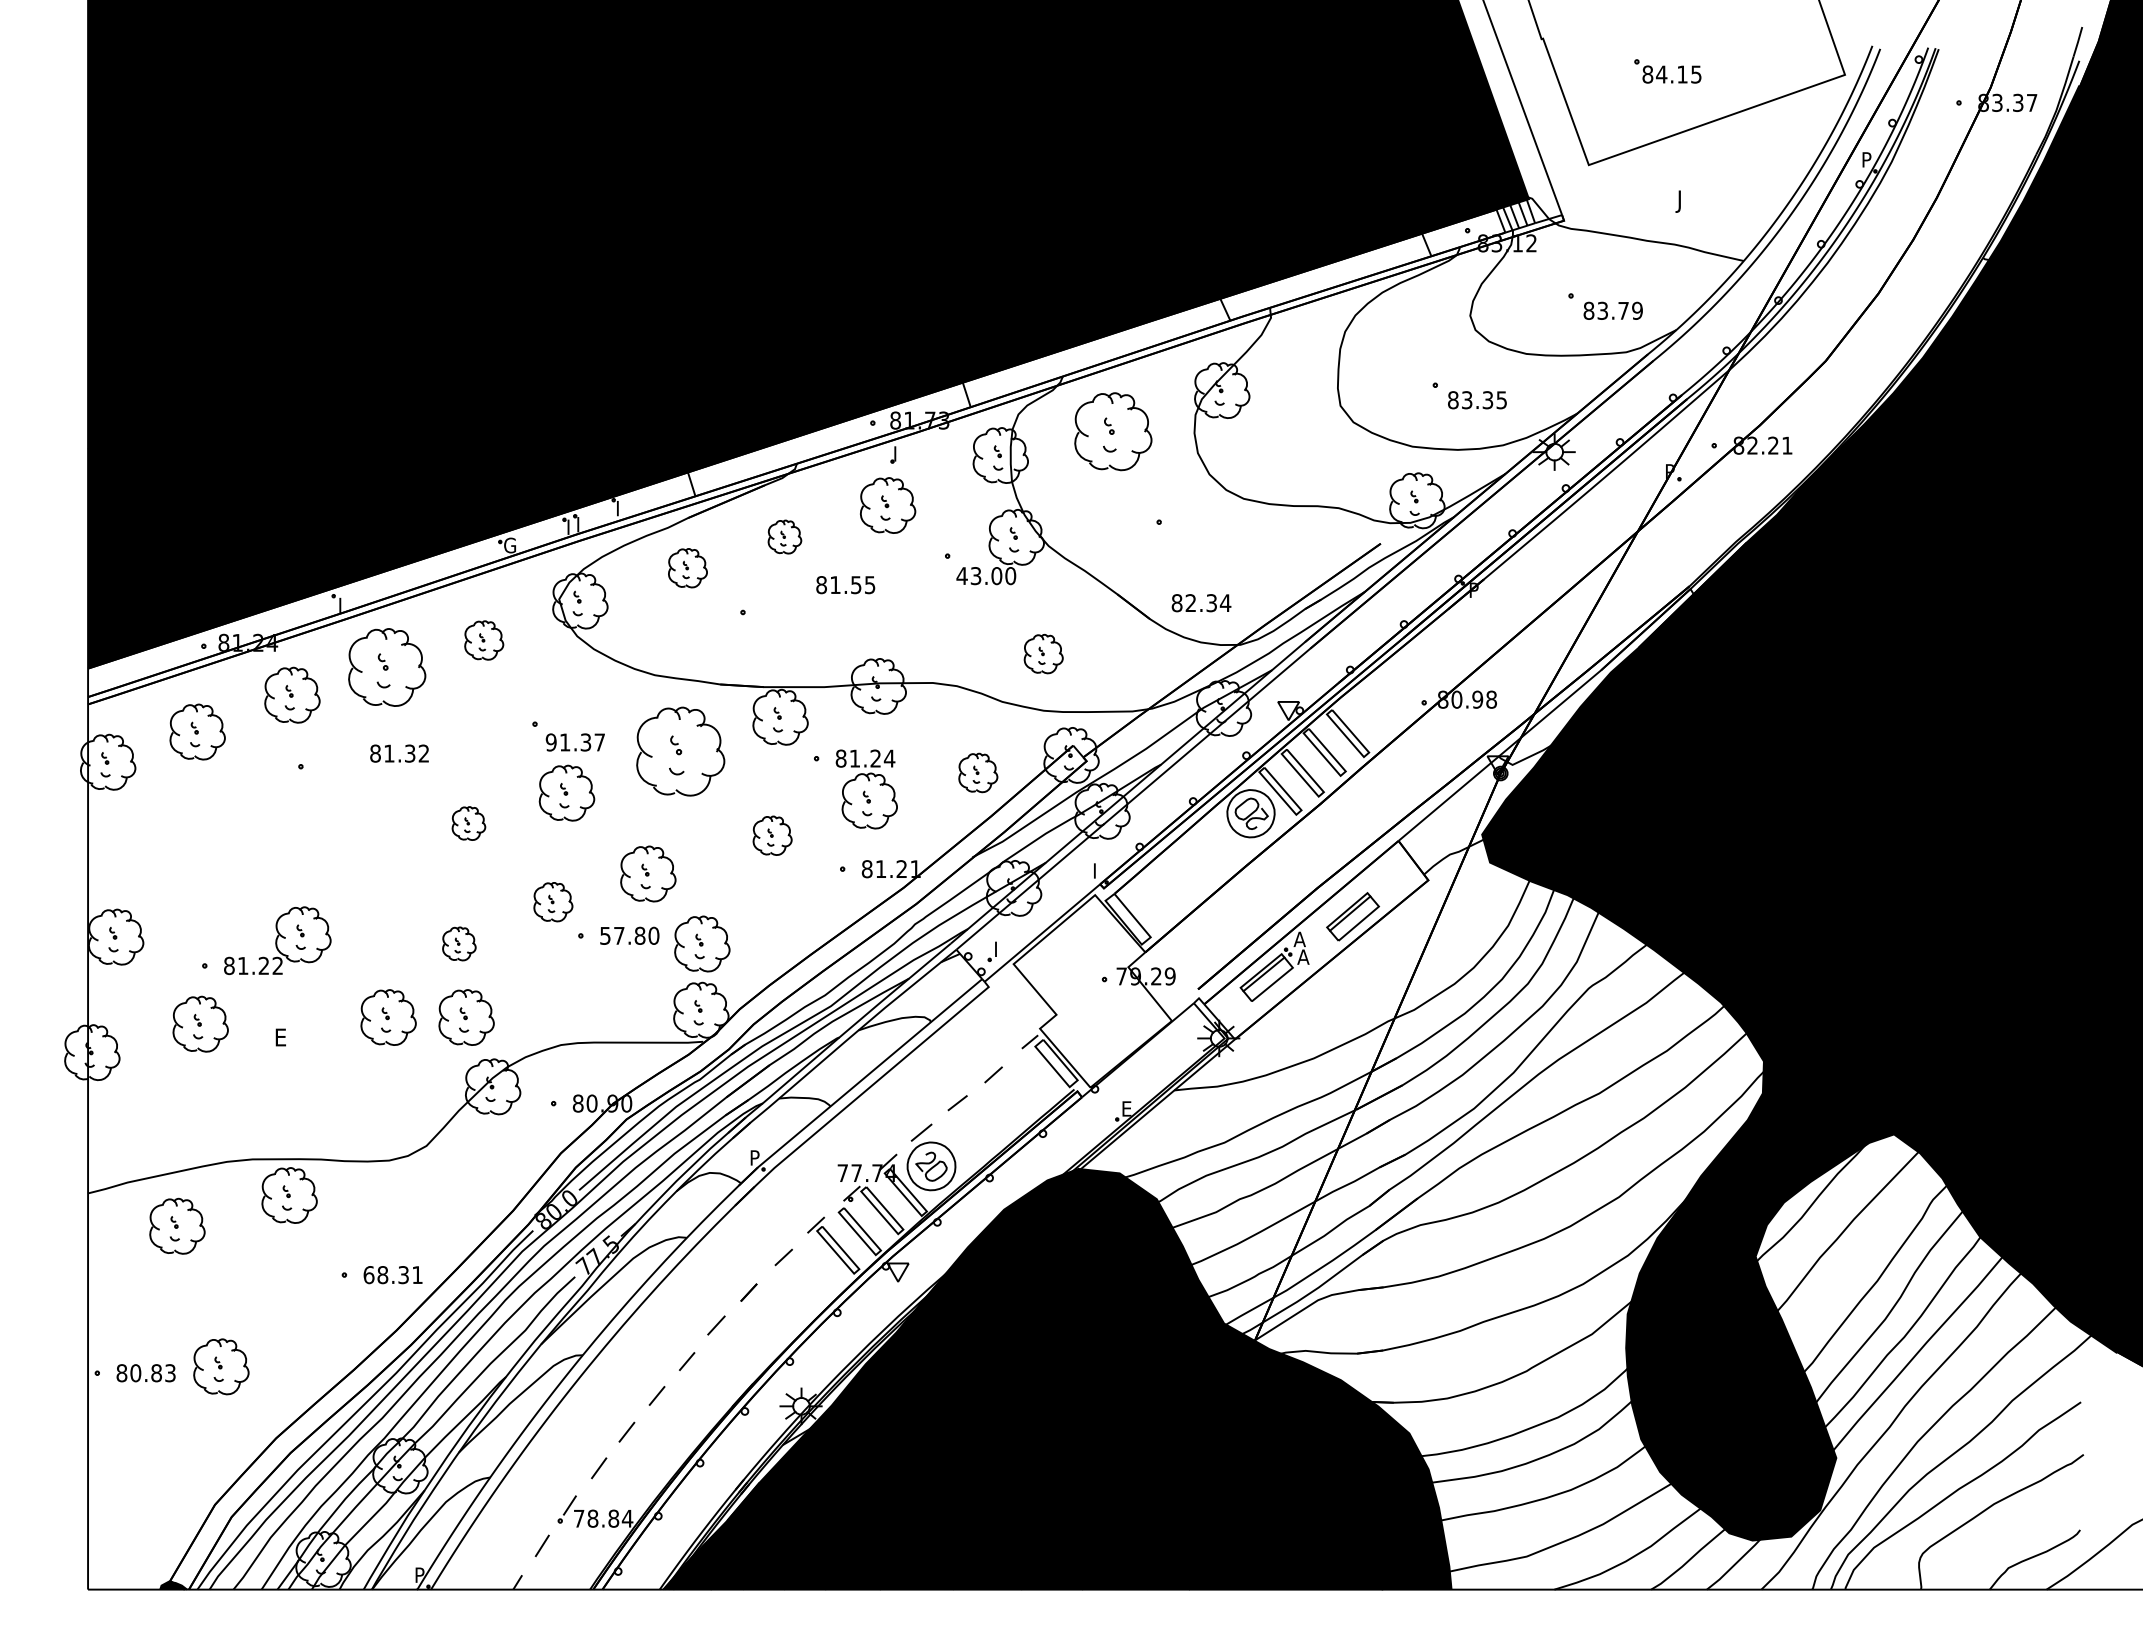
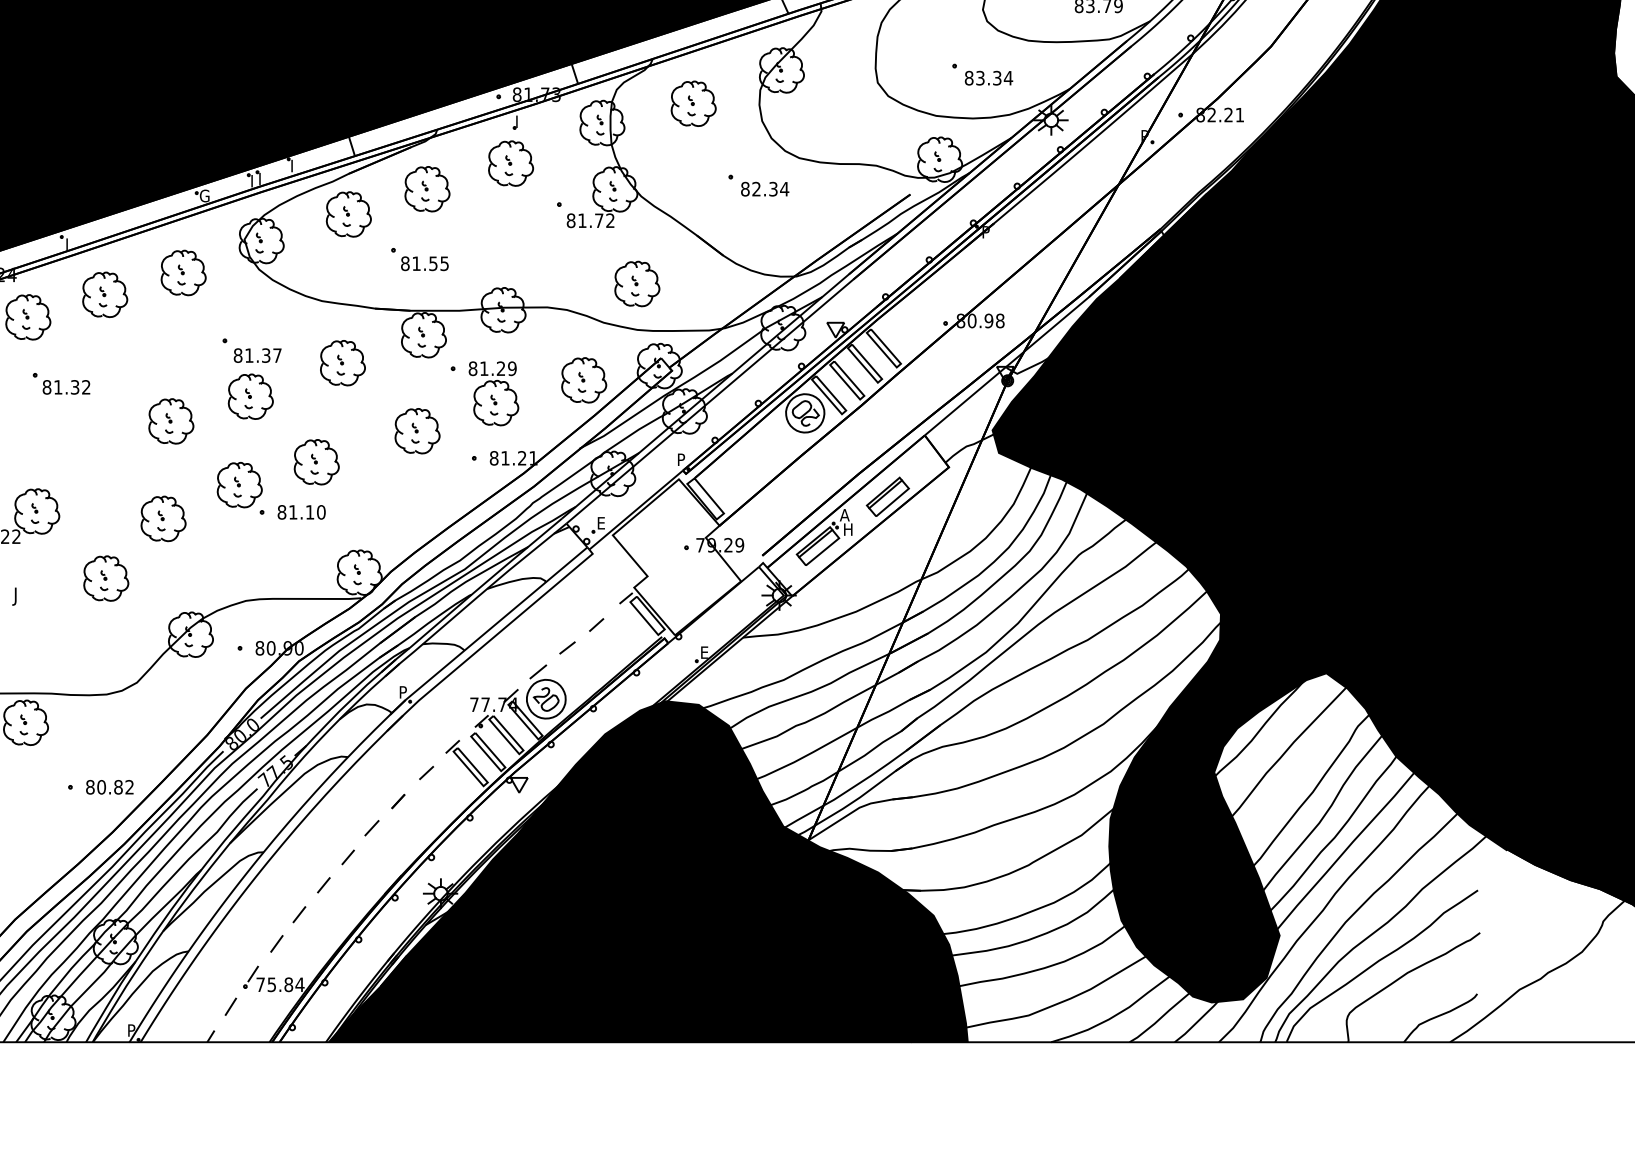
text: (1501, 400) -> (1008, 78), 83.35 -> 83.34
part: (1113, 431) -> (693, 103), size x0.71
part: (784, 536) -> (427, 188), size x1.67
part: (687, 567) -> (348, 213), size x1.43
text: (986, 576) -> (590, 221), 43.00 -> 81.72
text: (845, 585) -> (424, 264), moved
text: (1201, 603) -> (765, 189), moved
part: (484, 640) -> (183, 272), size x1.43
part: (1043, 653) -> (637, 283), size x1.43
part: (387, 667) -> (105, 294), size x0.71
text: (550, 742) -> (237, 355), 91.37 -> 81.37
part: (680, 751) -> (342, 362), size x0.62
text: (399, 753) -> (66, 387), moved
text: (889, 758) -> (512, 368), 81.24 -> 81.29
part: (978, 772) -> (584, 379), size x1.43
part: (468, 823) -> (171, 421), size x1.67
part: (772, 835) -> (417, 431), size x1.43
text: (1098, 867) -> (681, 456), I -> P
part: (553, 901) -> (239, 484), size x1.43
text: (622, 935) -> (295, 512), 57.80 -> 81.10
part: (459, 943) -> (163, 518), size x1.67
part: (702, 943) -> (360, 518), removed
text: (1000, 948) -> (602, 522), I -> E
text: (1303, 956) -> (847, 529), A -> H
part: (466, 1017) -> (169, 578), removed
text: (279, 1039) -> (17, 596), E -> J
text: (392, 1275) -> (109, 787), 68.31 -> 80.82
text: (592, 1518) -> (271, 984), 78.84 -> 75.84

